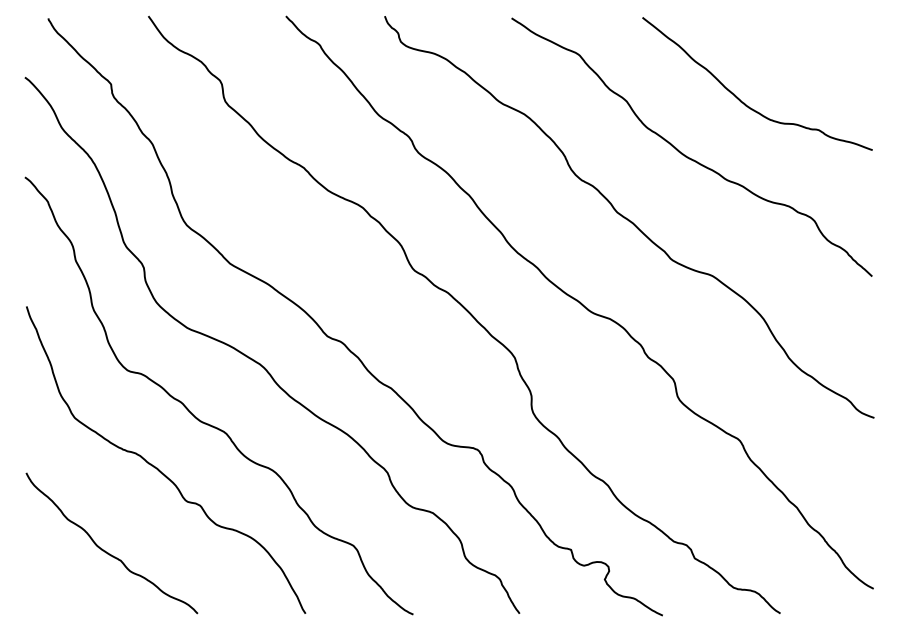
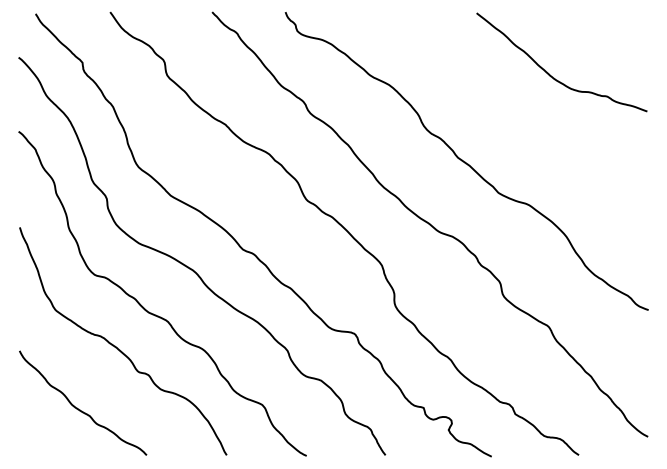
curve: (686, 155) -> (509, 115), removed

